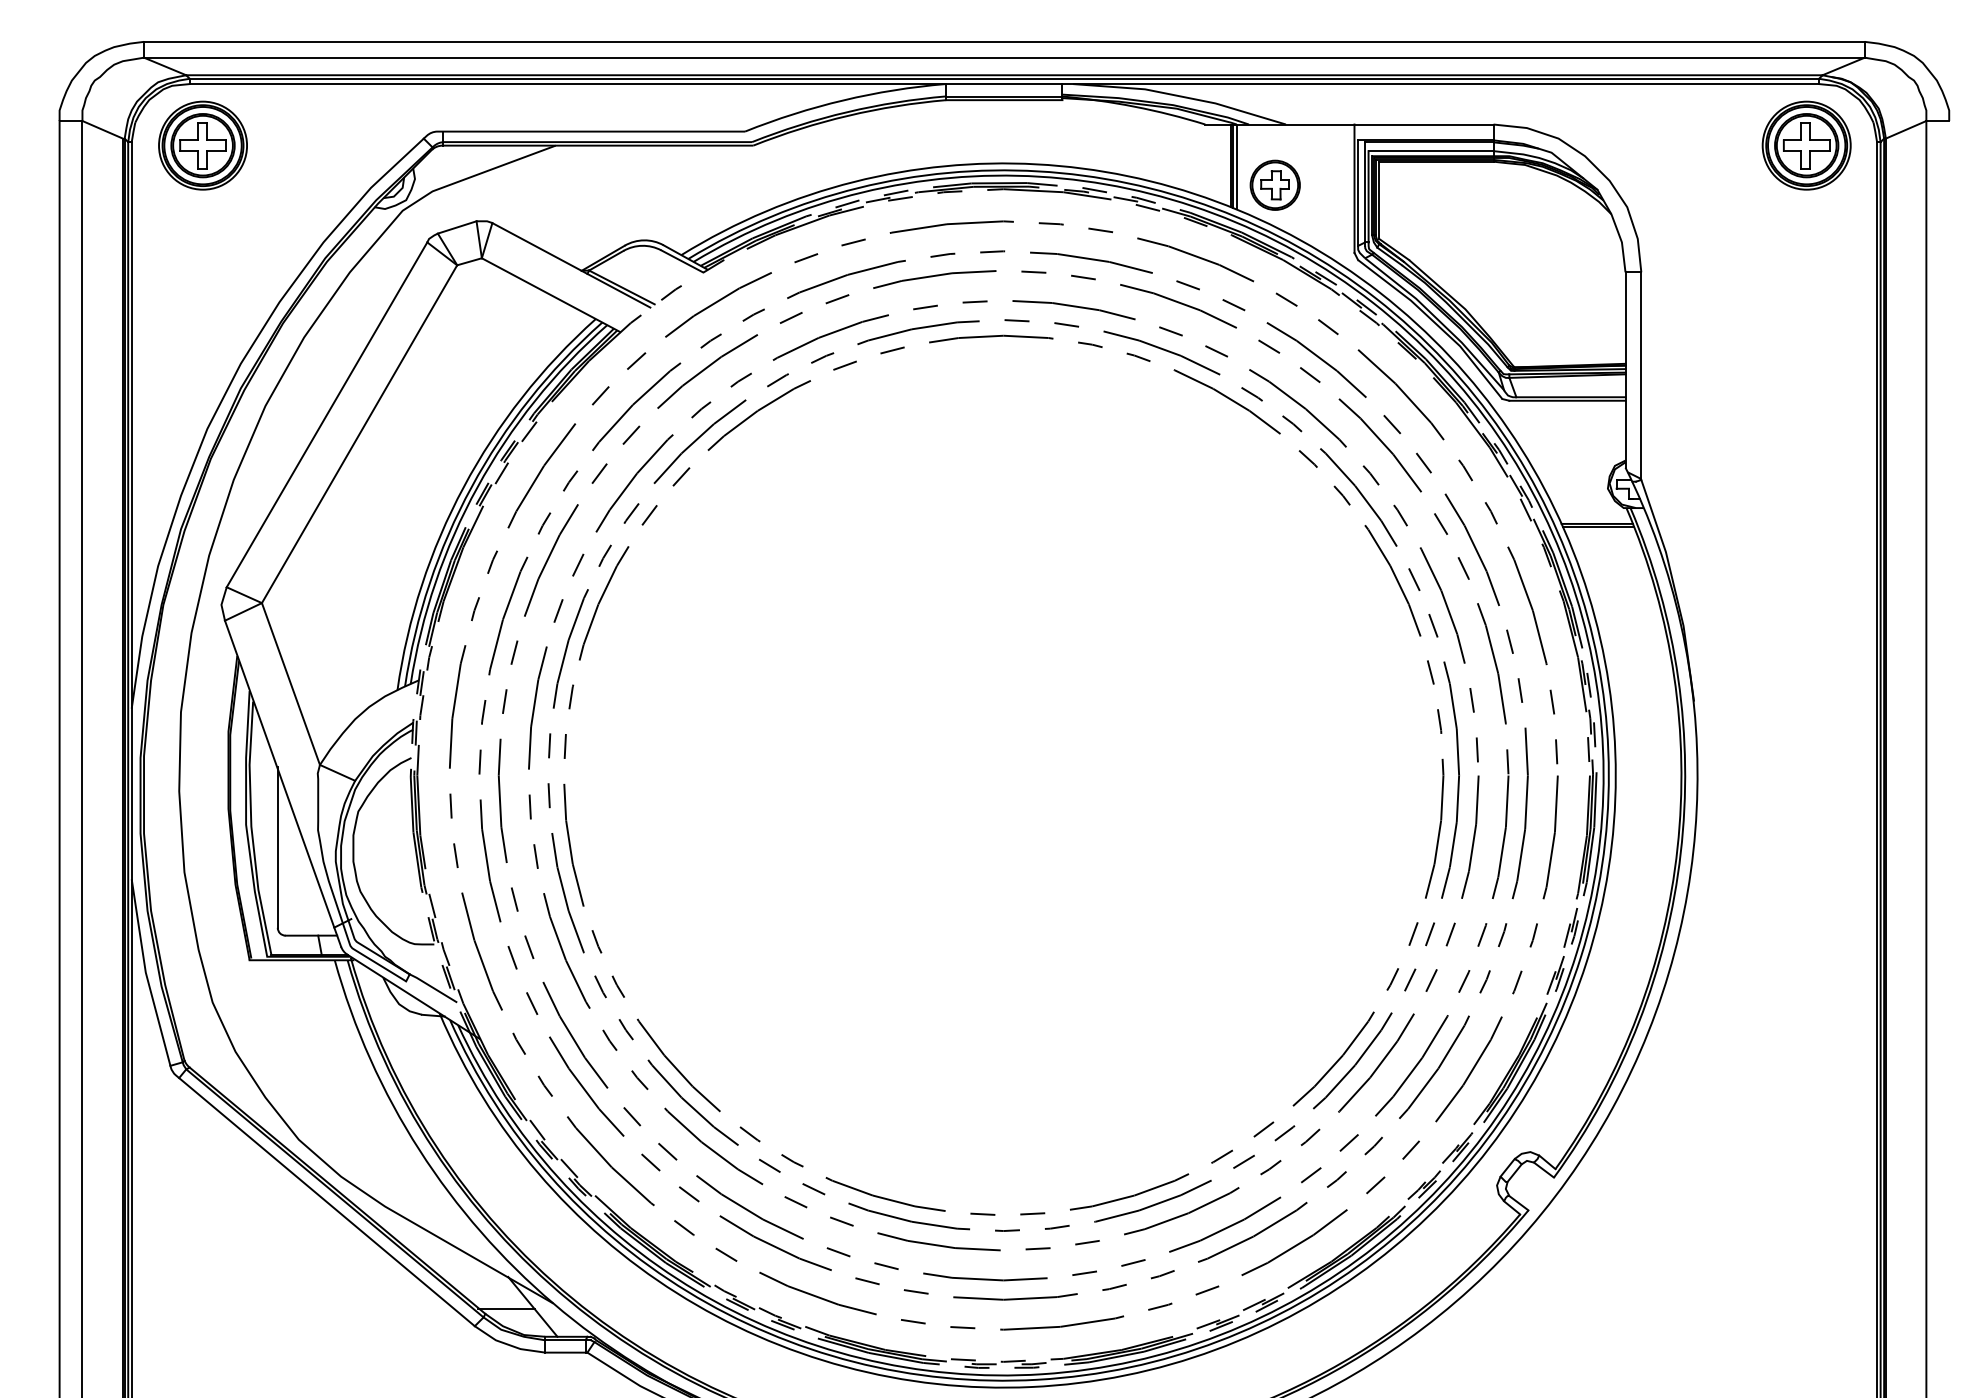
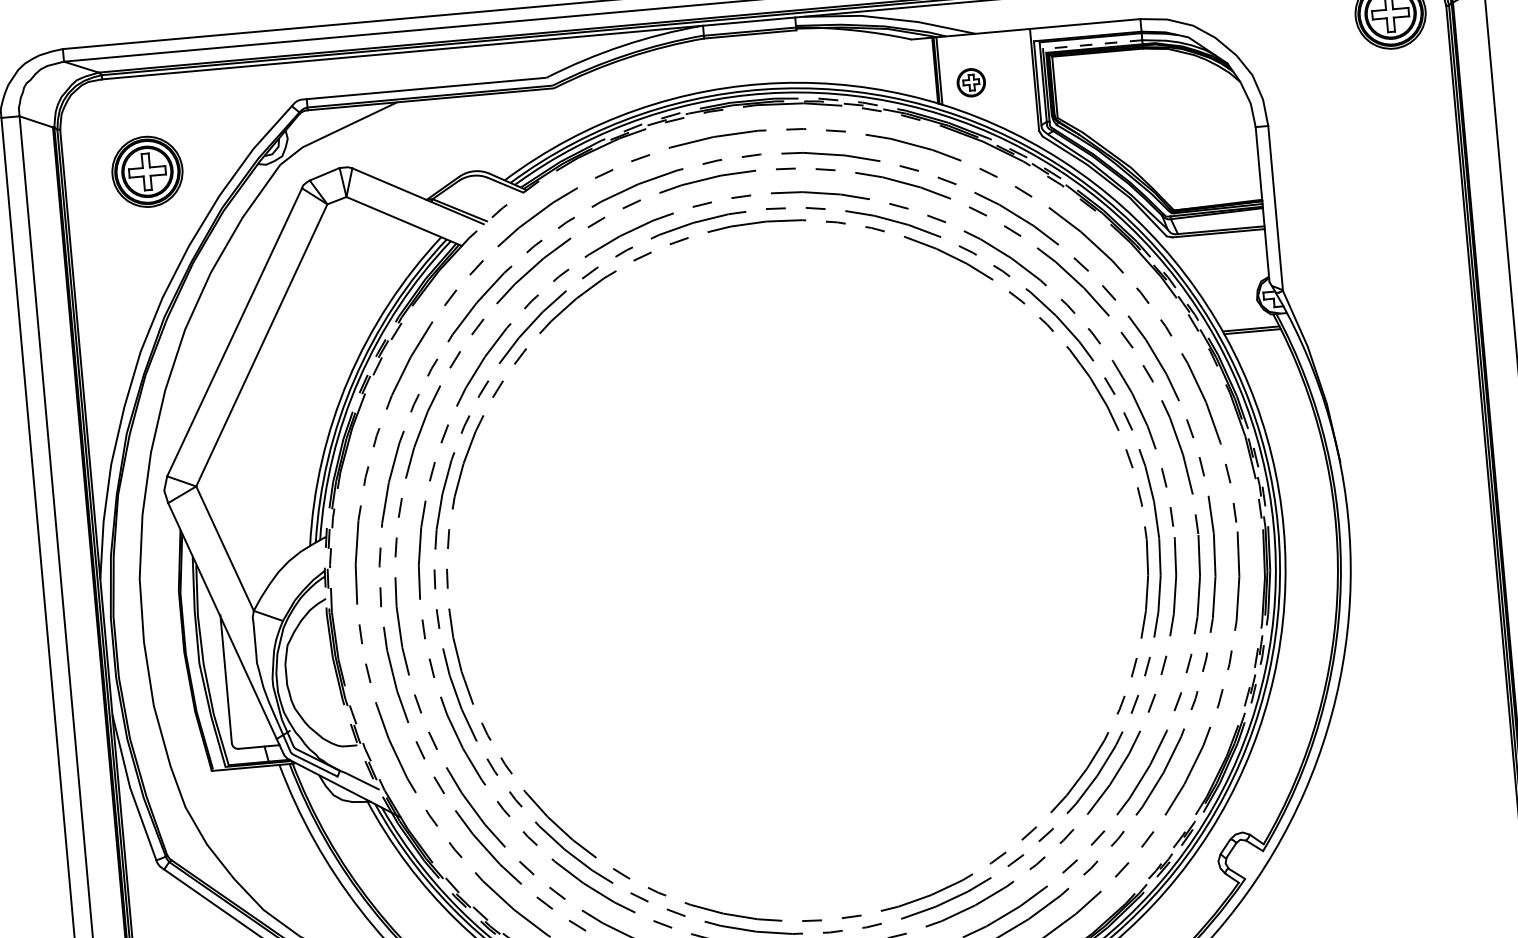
part: (202, 145) -> (147, 171), moved
line: (1430, 151) -> (1092, 44), solid -> dashed
part: (1274, 184) -> (970, 82), size x0.7

